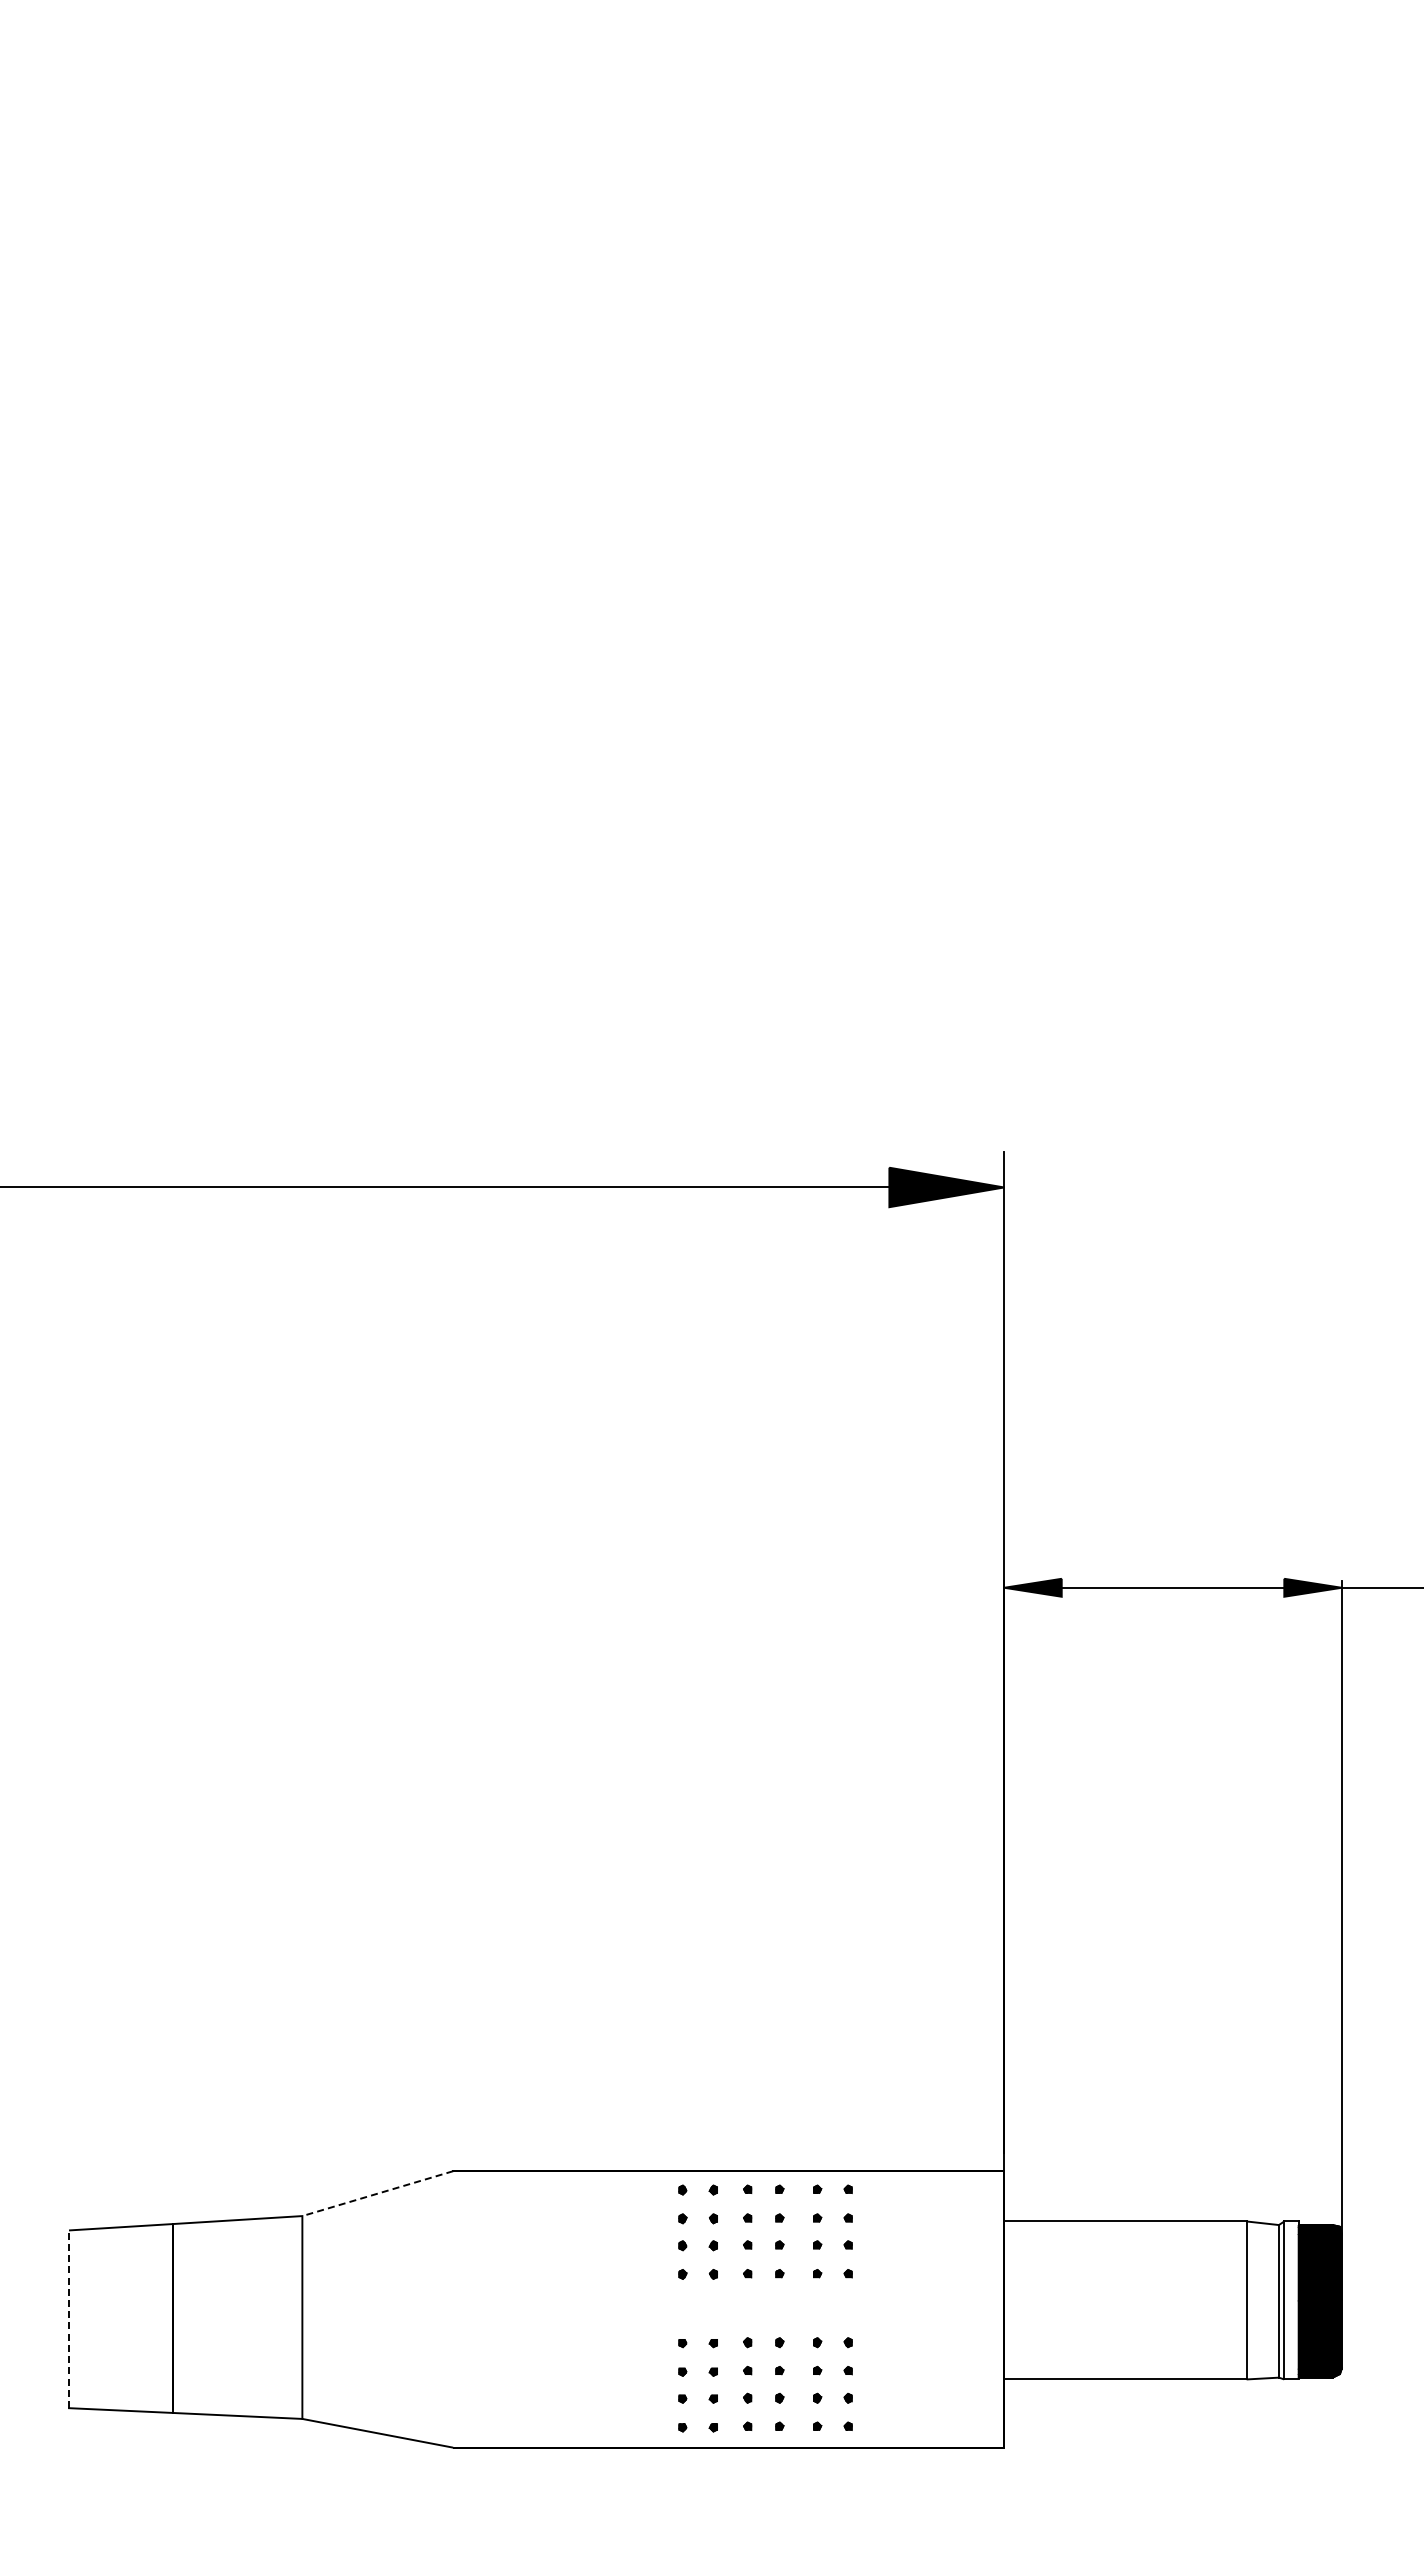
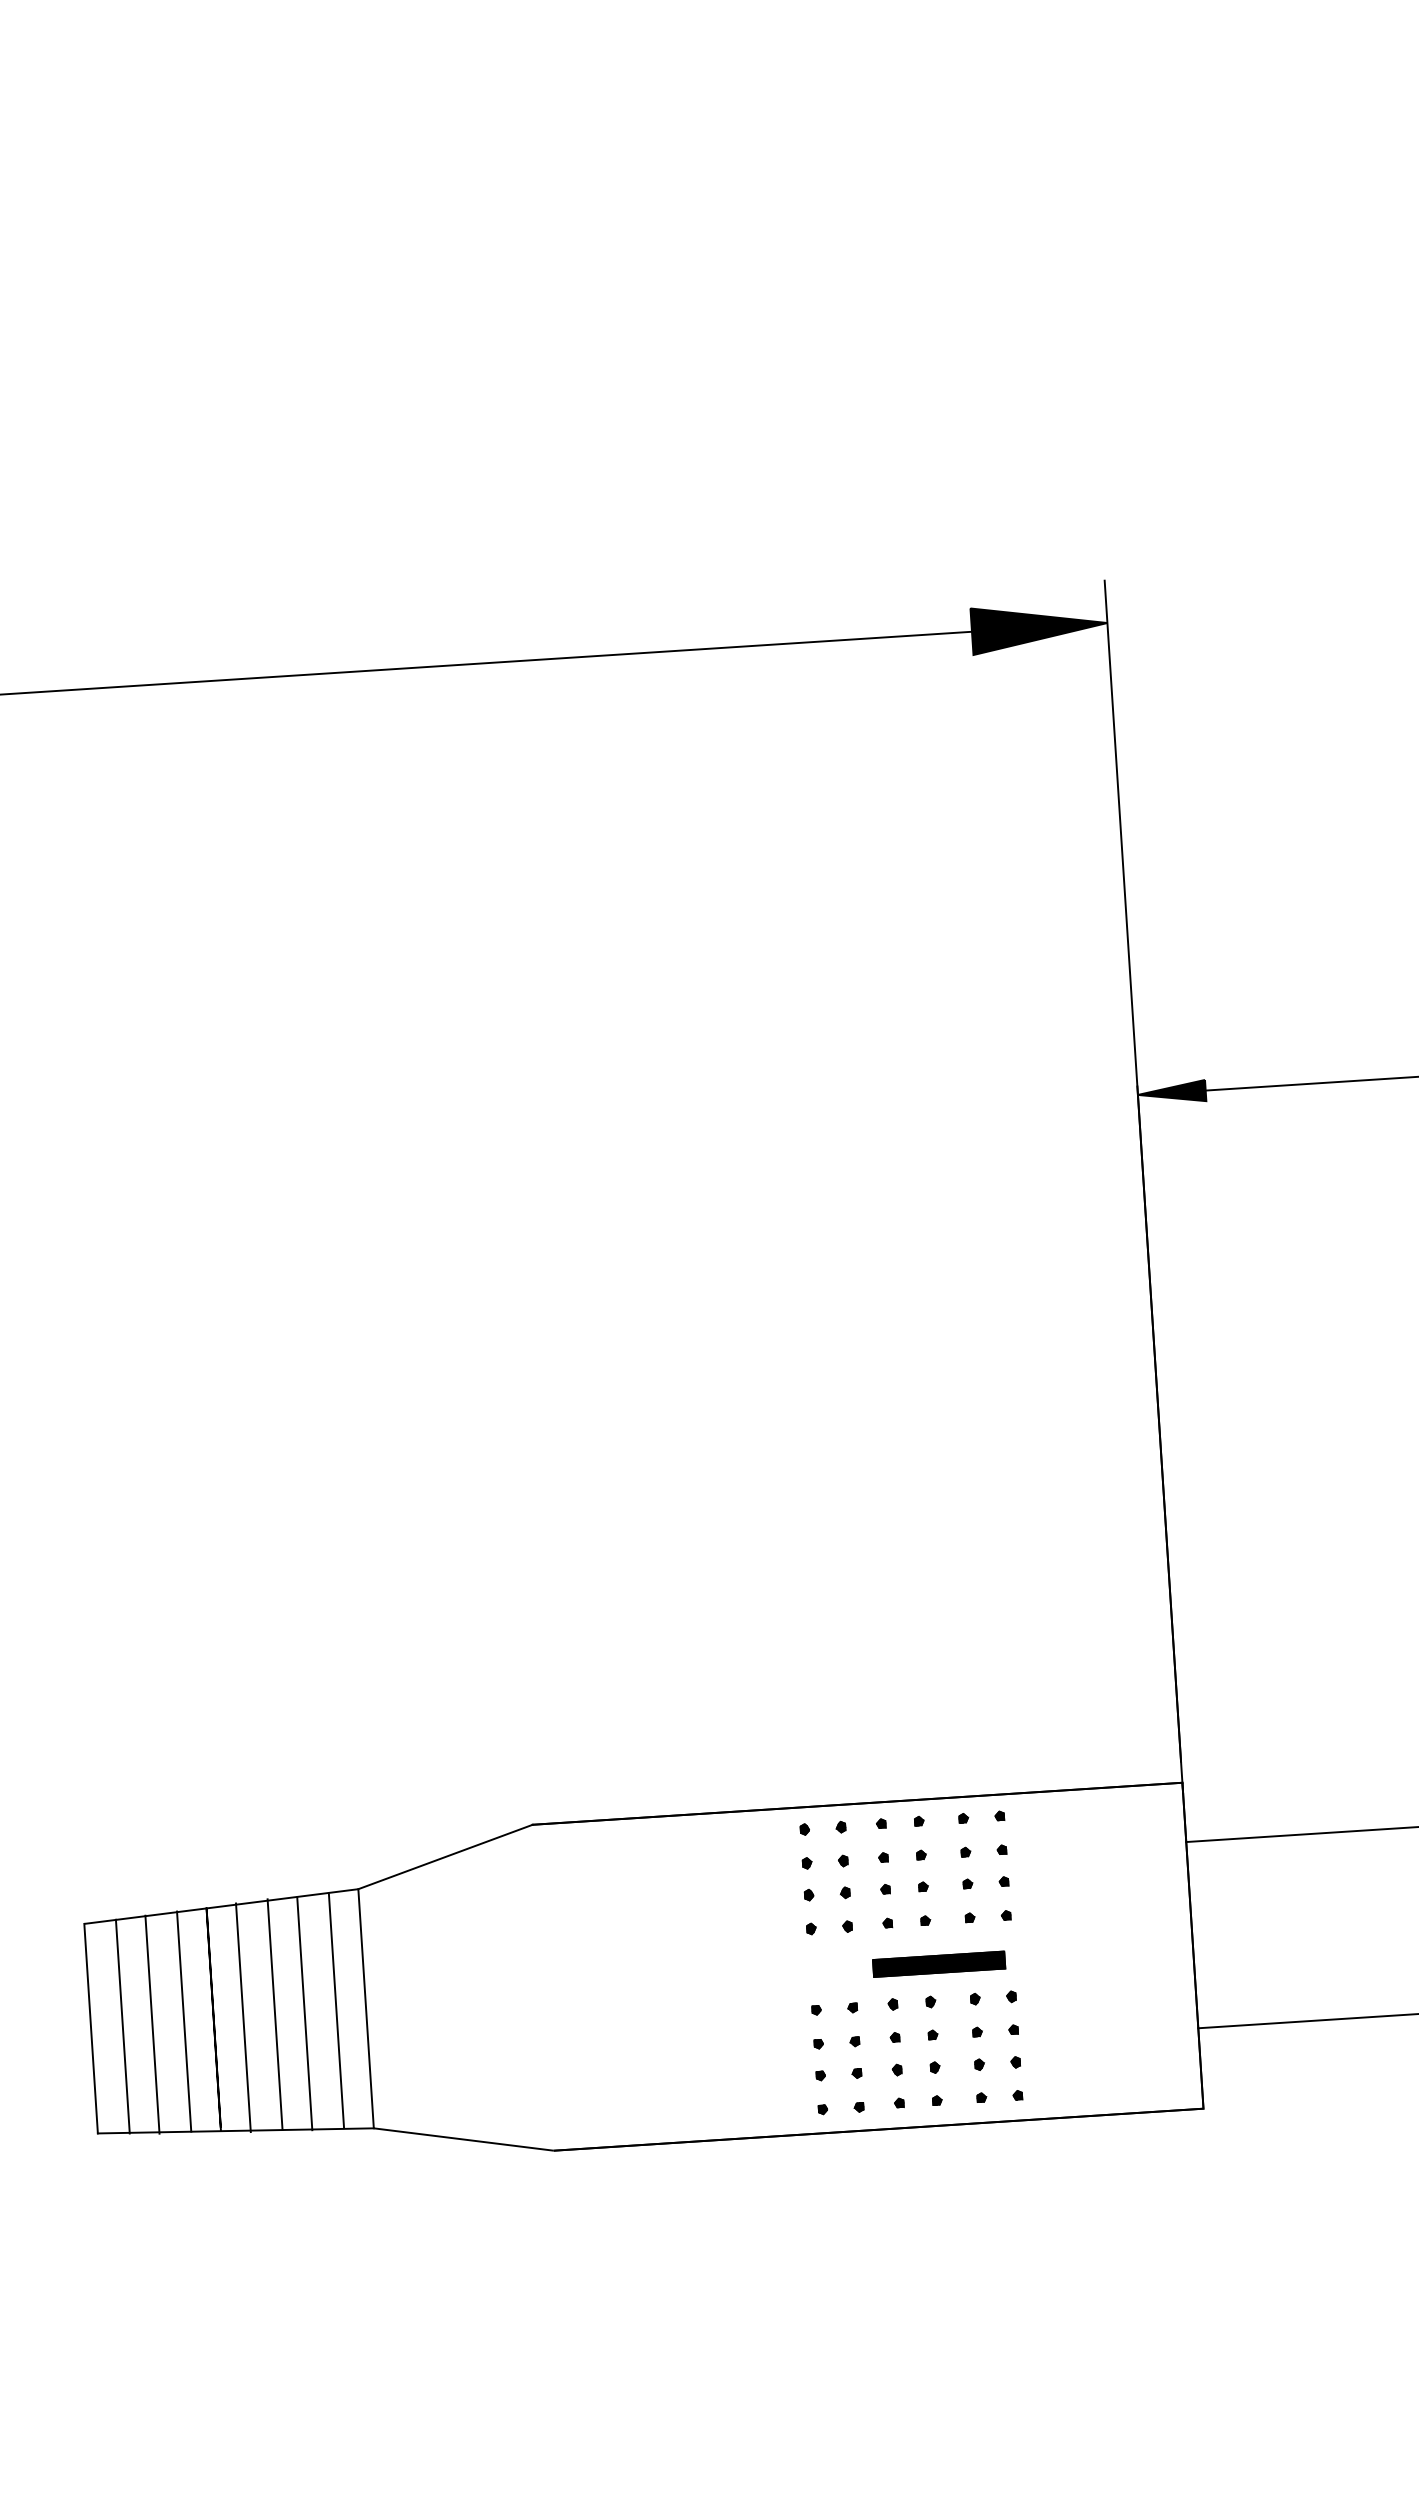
line: (377, 2193) -> (445, 1856), dashed -> solid
part: (788, 2311) -> (938, 1964), added
line: (225, 2317) -> (275, 2014), added
line: (277, 2317) -> (336, 2010), added
line: (95, 2318) -> (122, 2025), added
line: (121, 2318) -> (152, 2023), added
line: (148, 2318) -> (184, 2021), added
line: (198, 2318) -> (243, 2017), added
line: (250, 2318) -> (305, 2013), added
line: (69, 2319) -> (91, 2028), dashed -> solid

